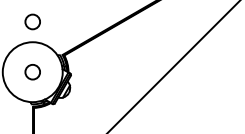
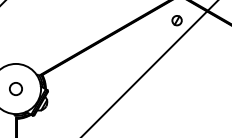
circle: (32, 21) -> (15, 46), removed

